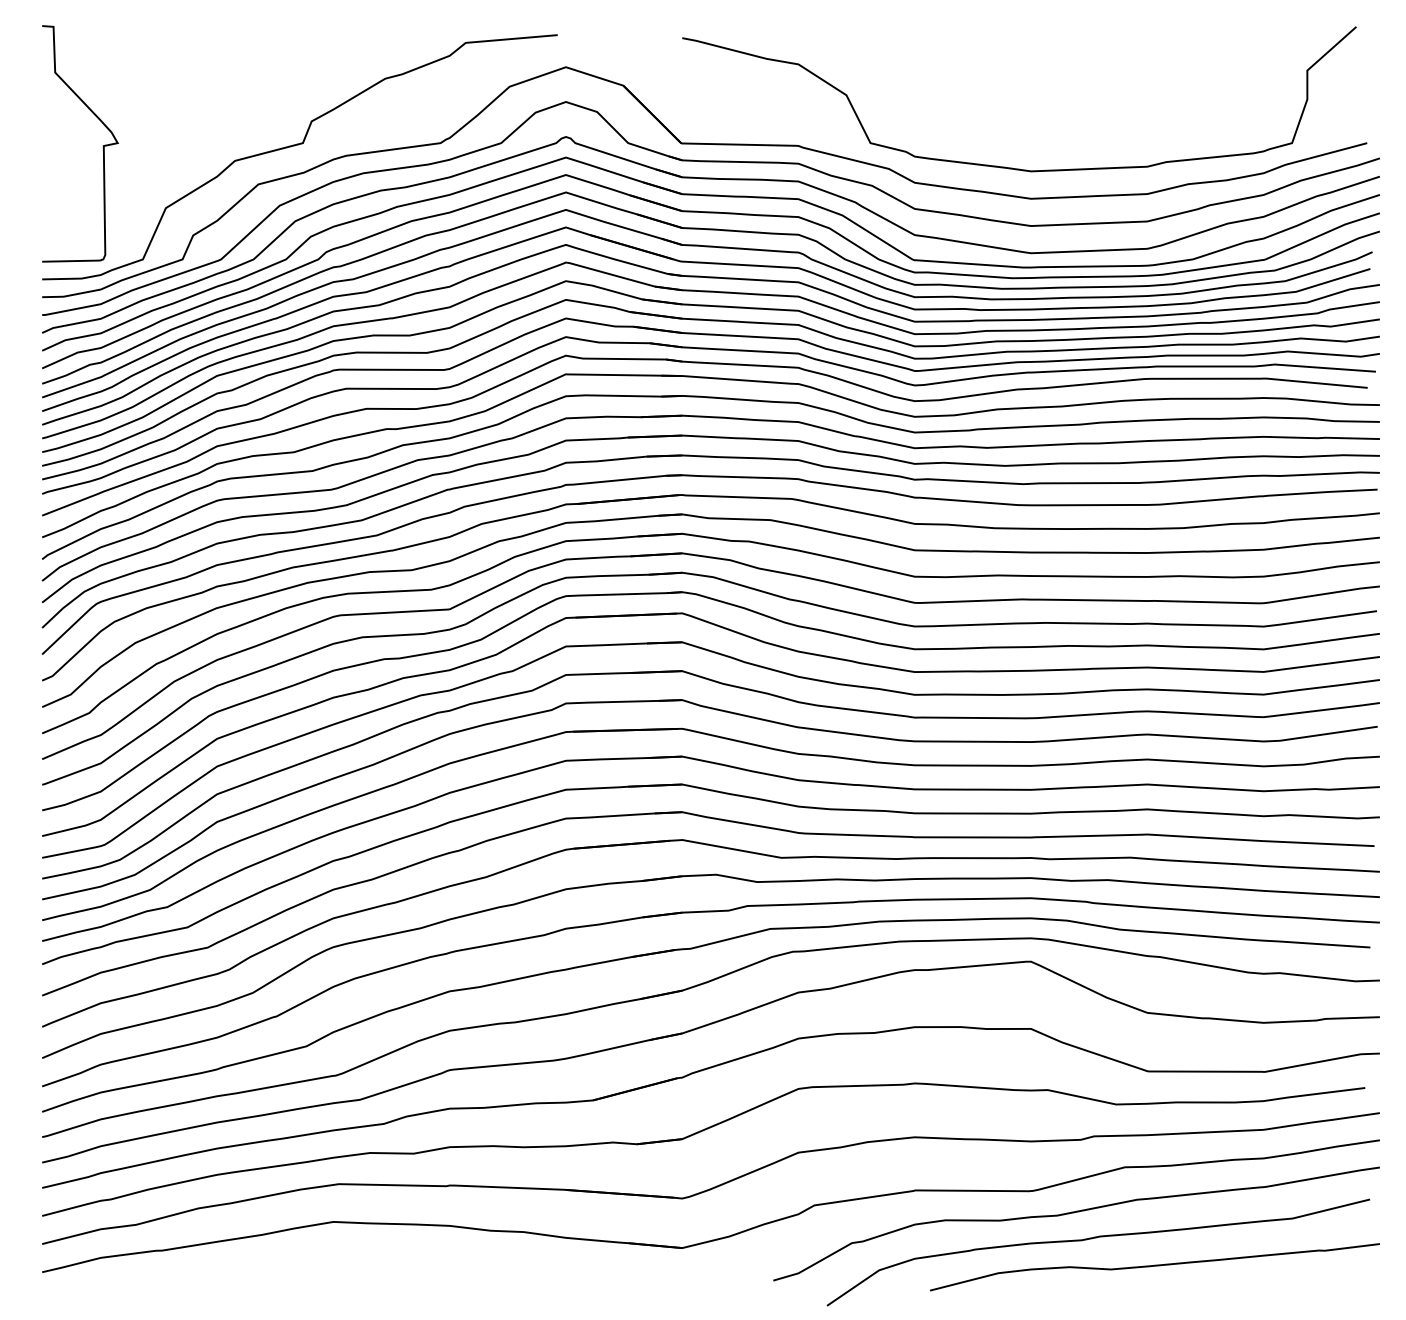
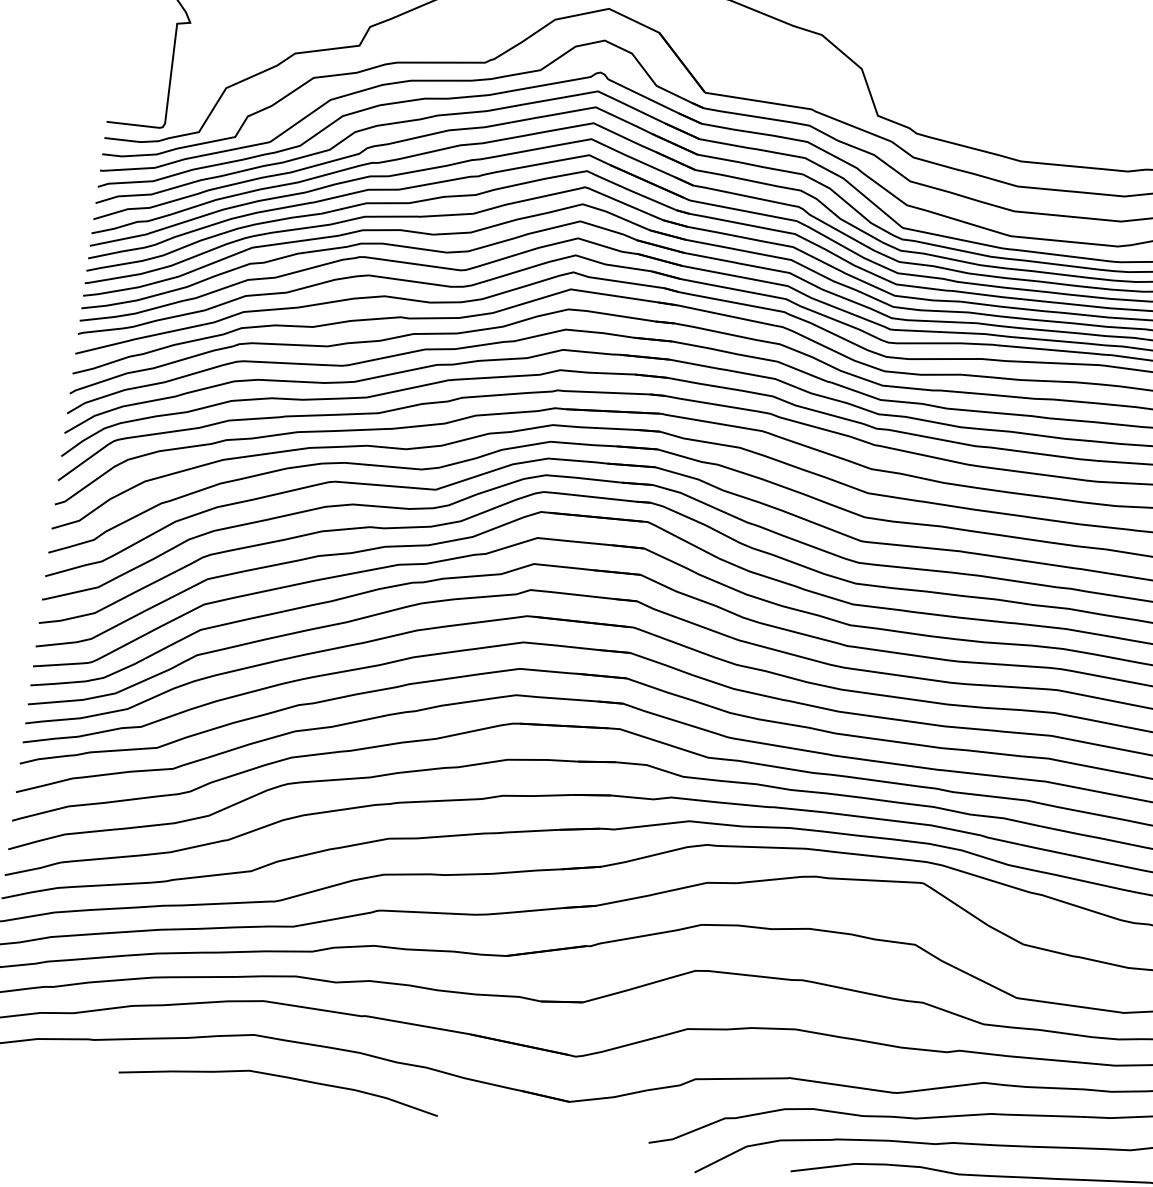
curve: (367, 1263) -> (280, 1077), added

